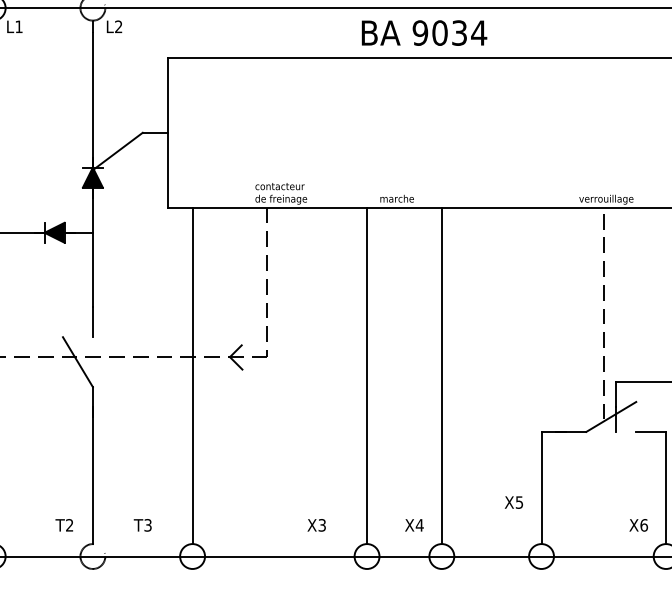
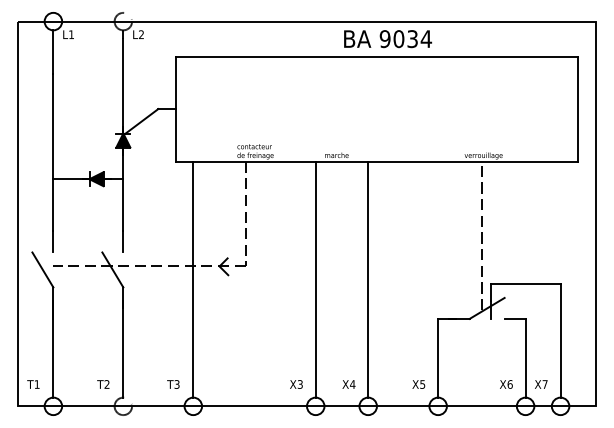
text: (423, 33) -> (387, 39), moved
text: (513, 502) -> (418, 384), moved
text: (142, 525) -> (173, 384), moved
text: (316, 525) -> (296, 384), moved

